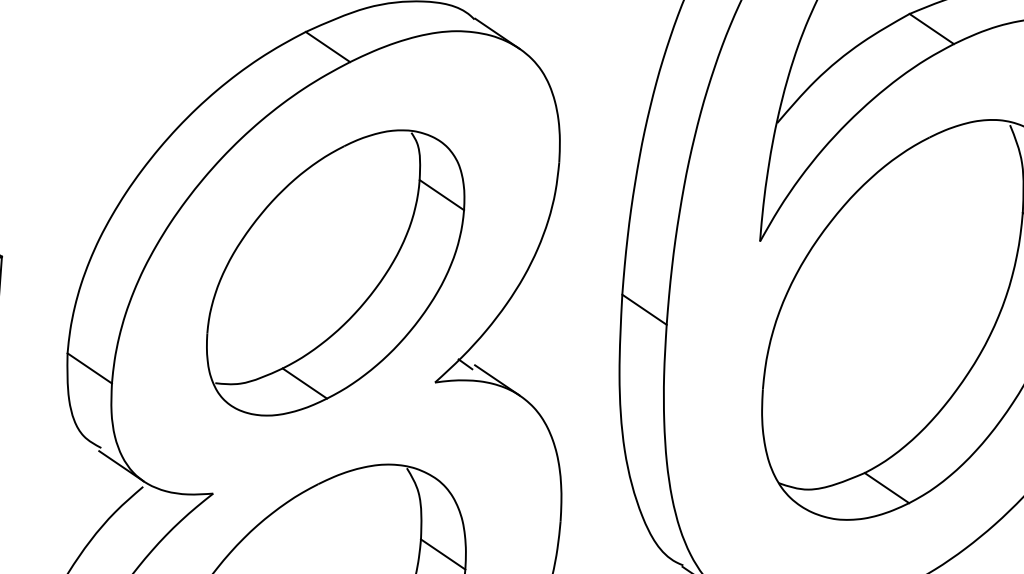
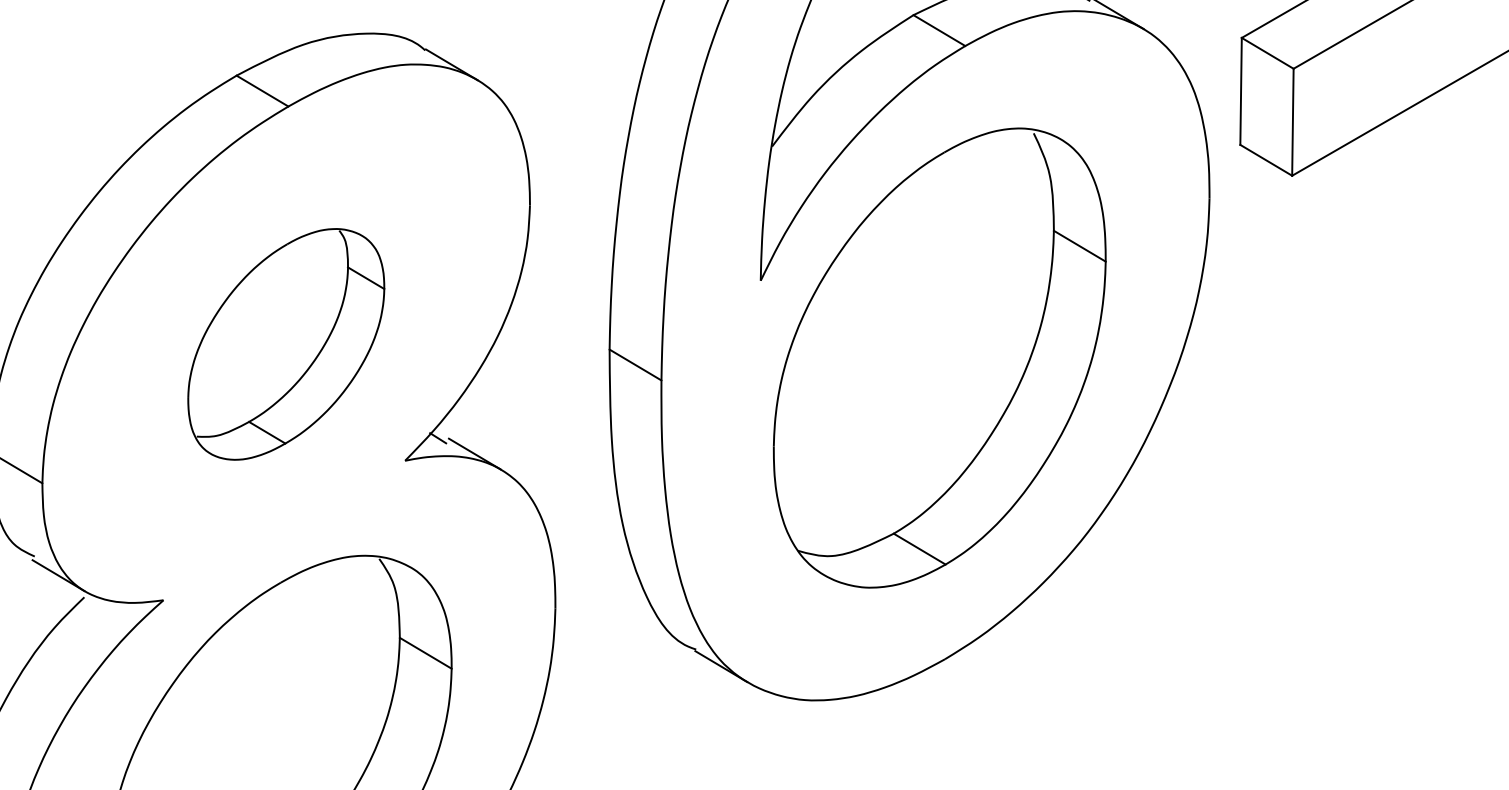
part: (335, 273) -> (286, 344), size x0.7

